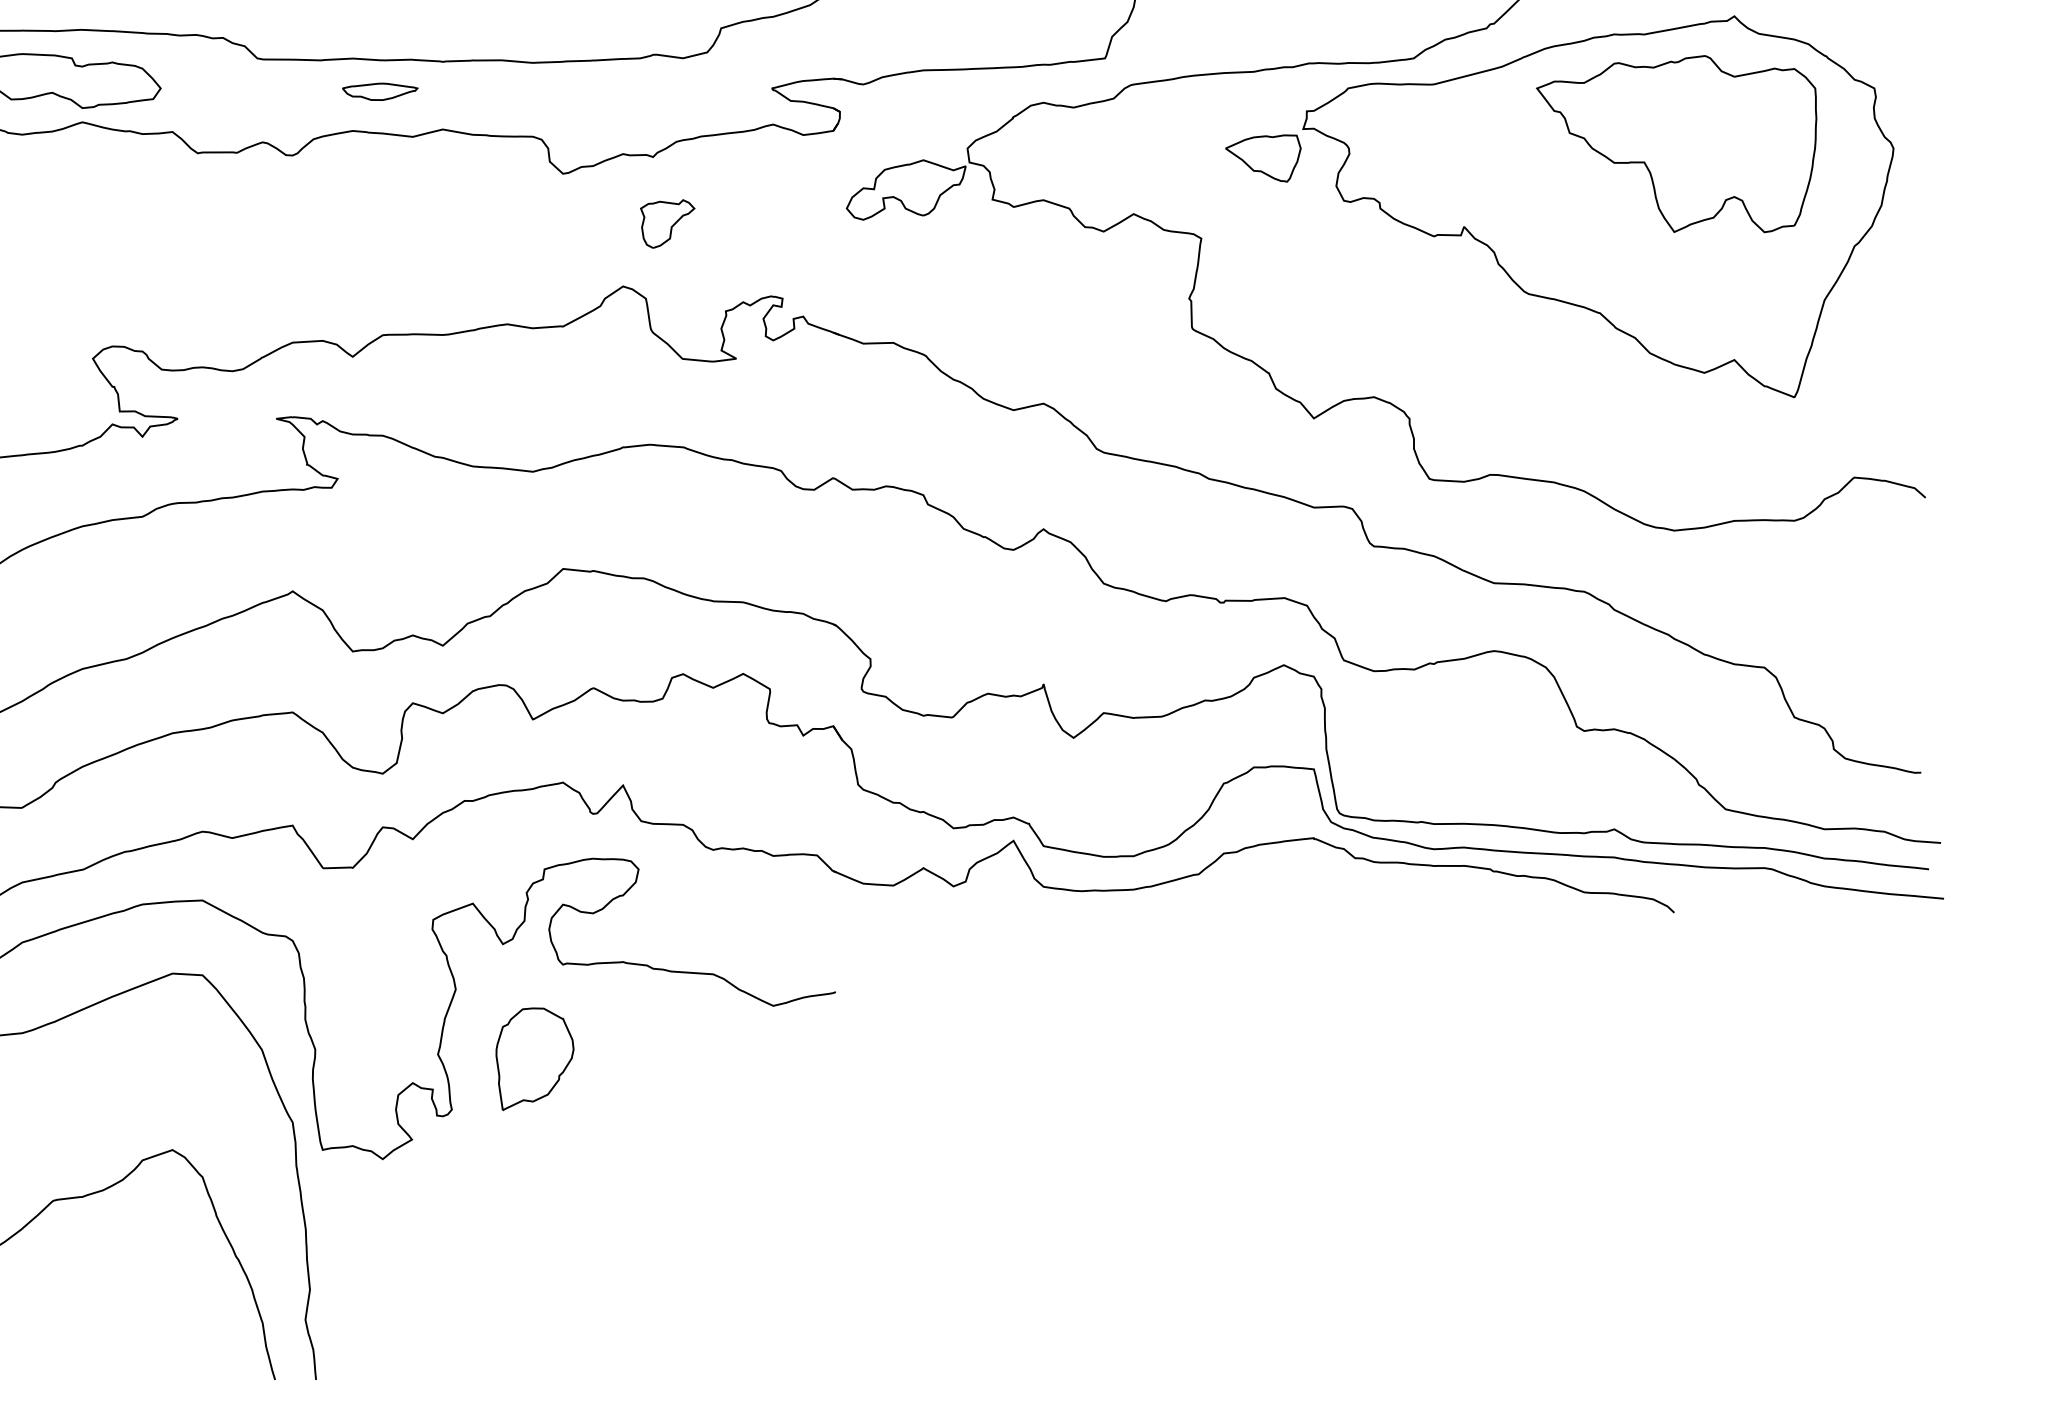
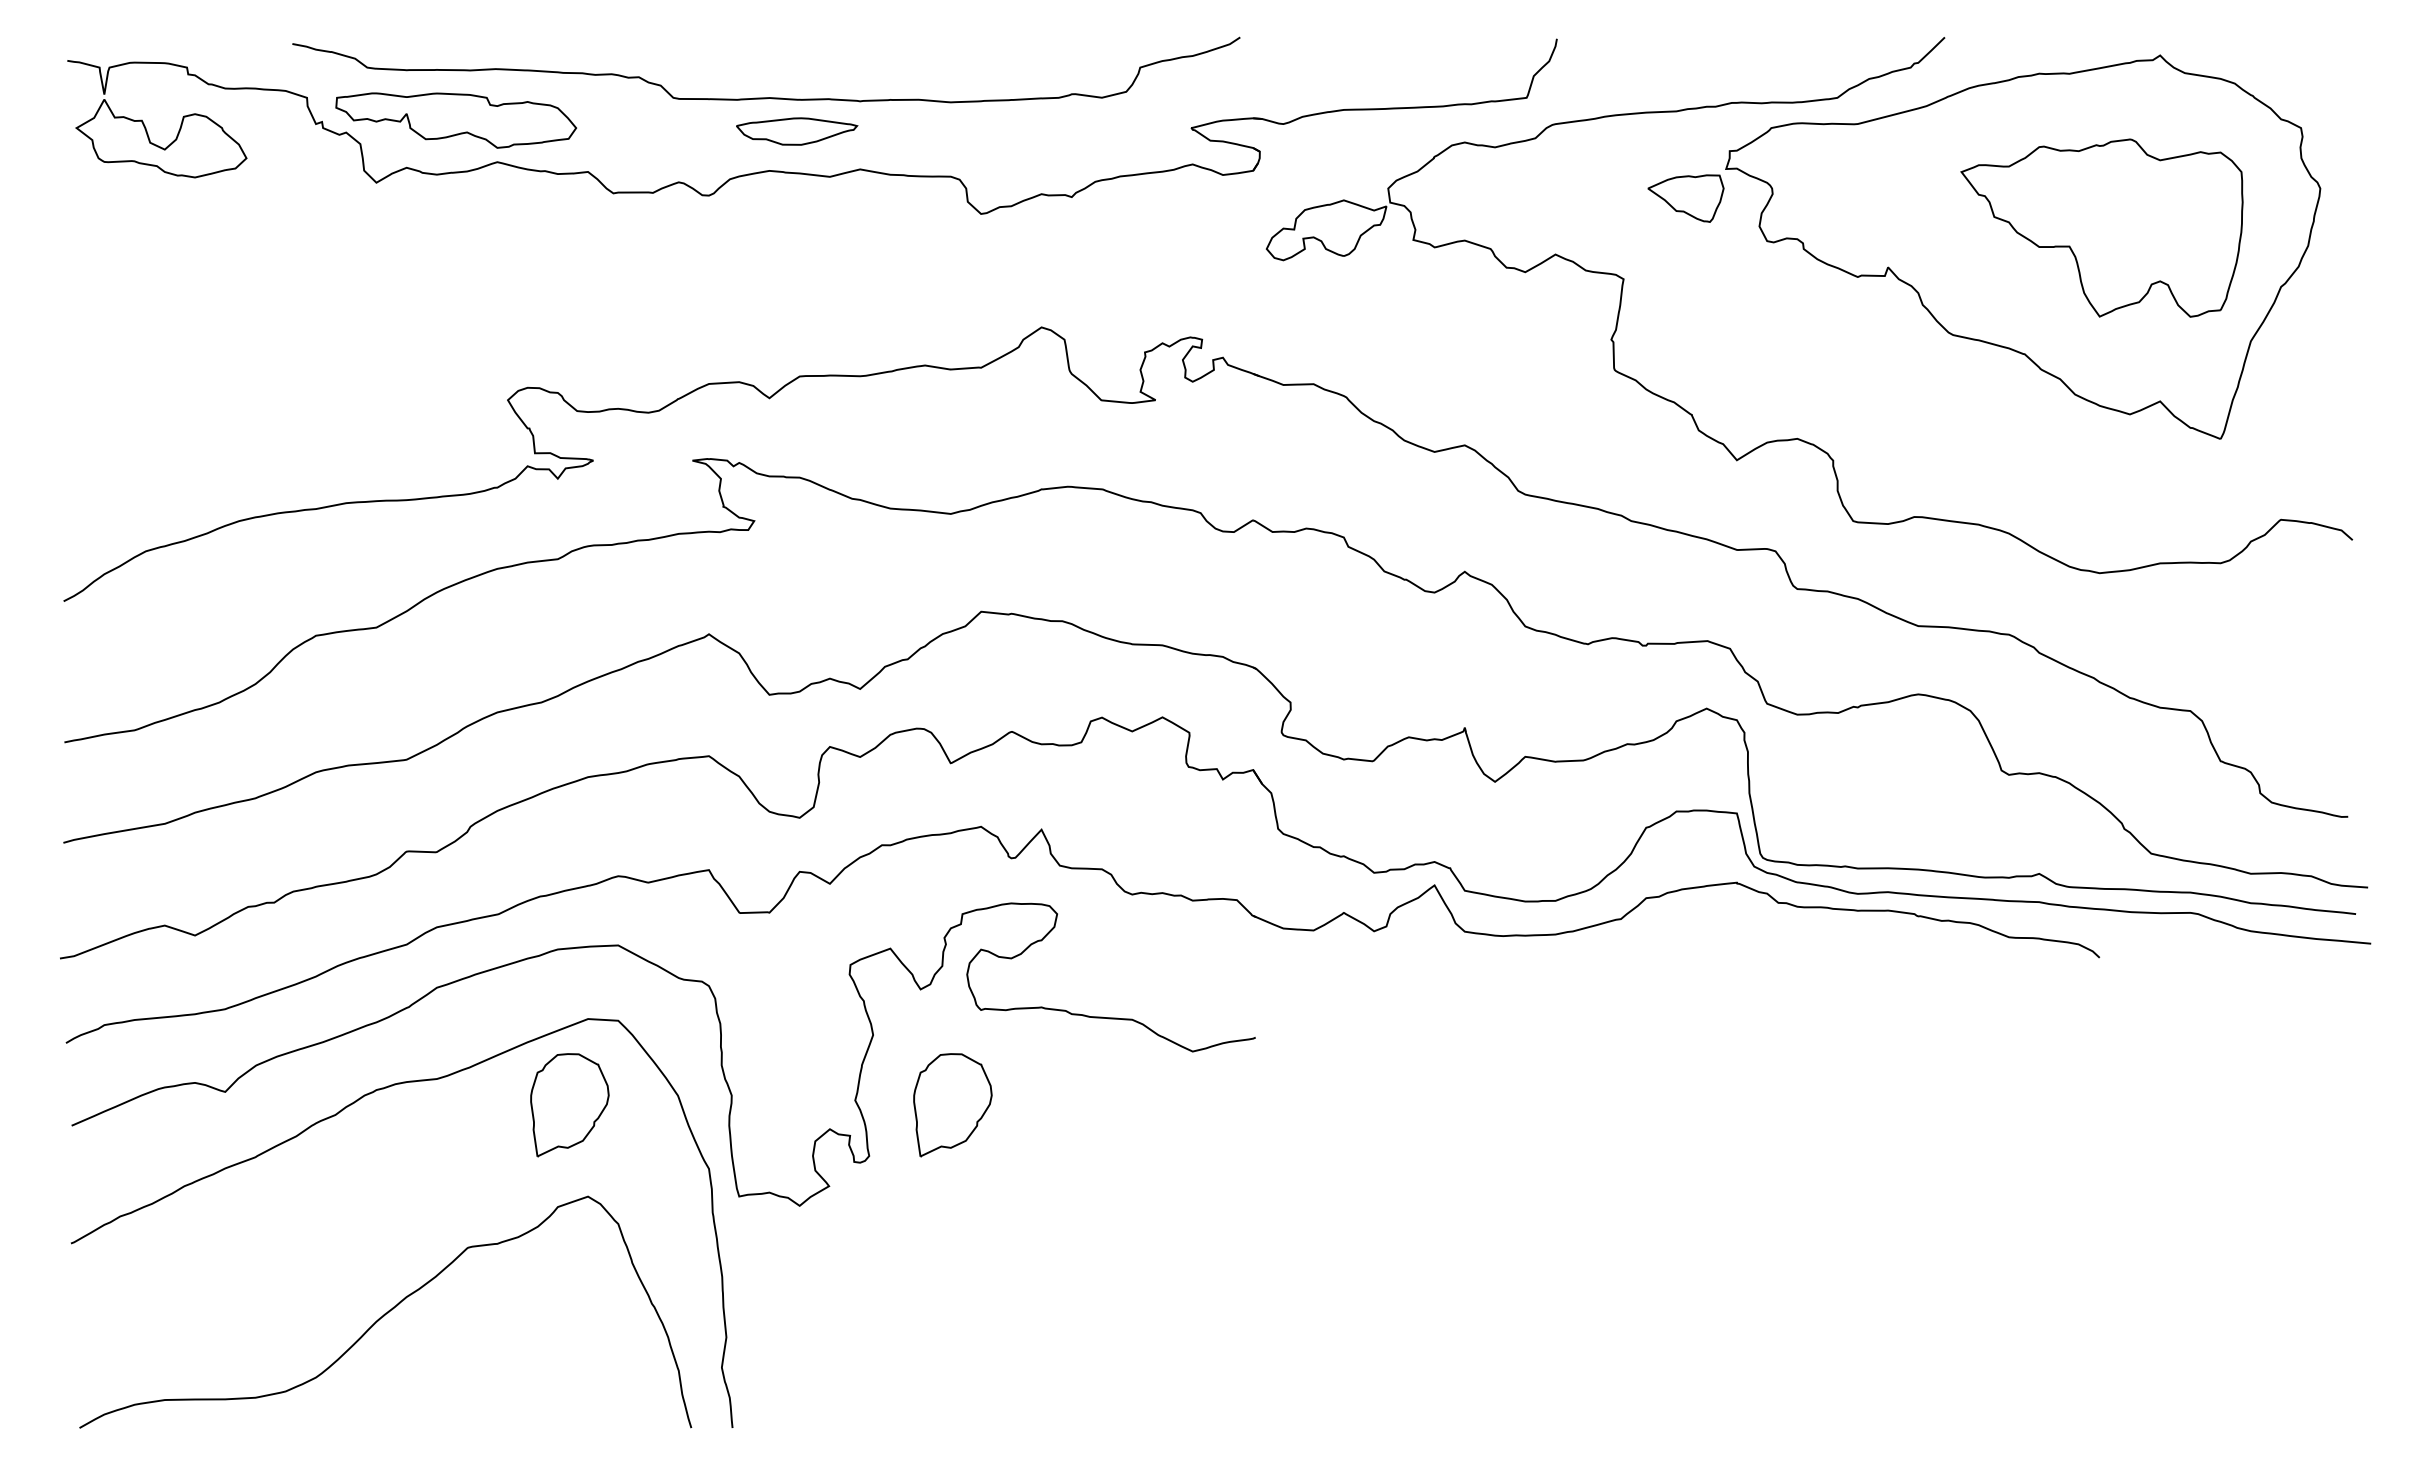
part: (379, 91) -> (796, 131), size x1.6
part: (1676, 143) -> (2101, 227), moved
part: (667, 223) -> (1086, 264), removed
part: (154, 1059) -> (569, 1105), added

